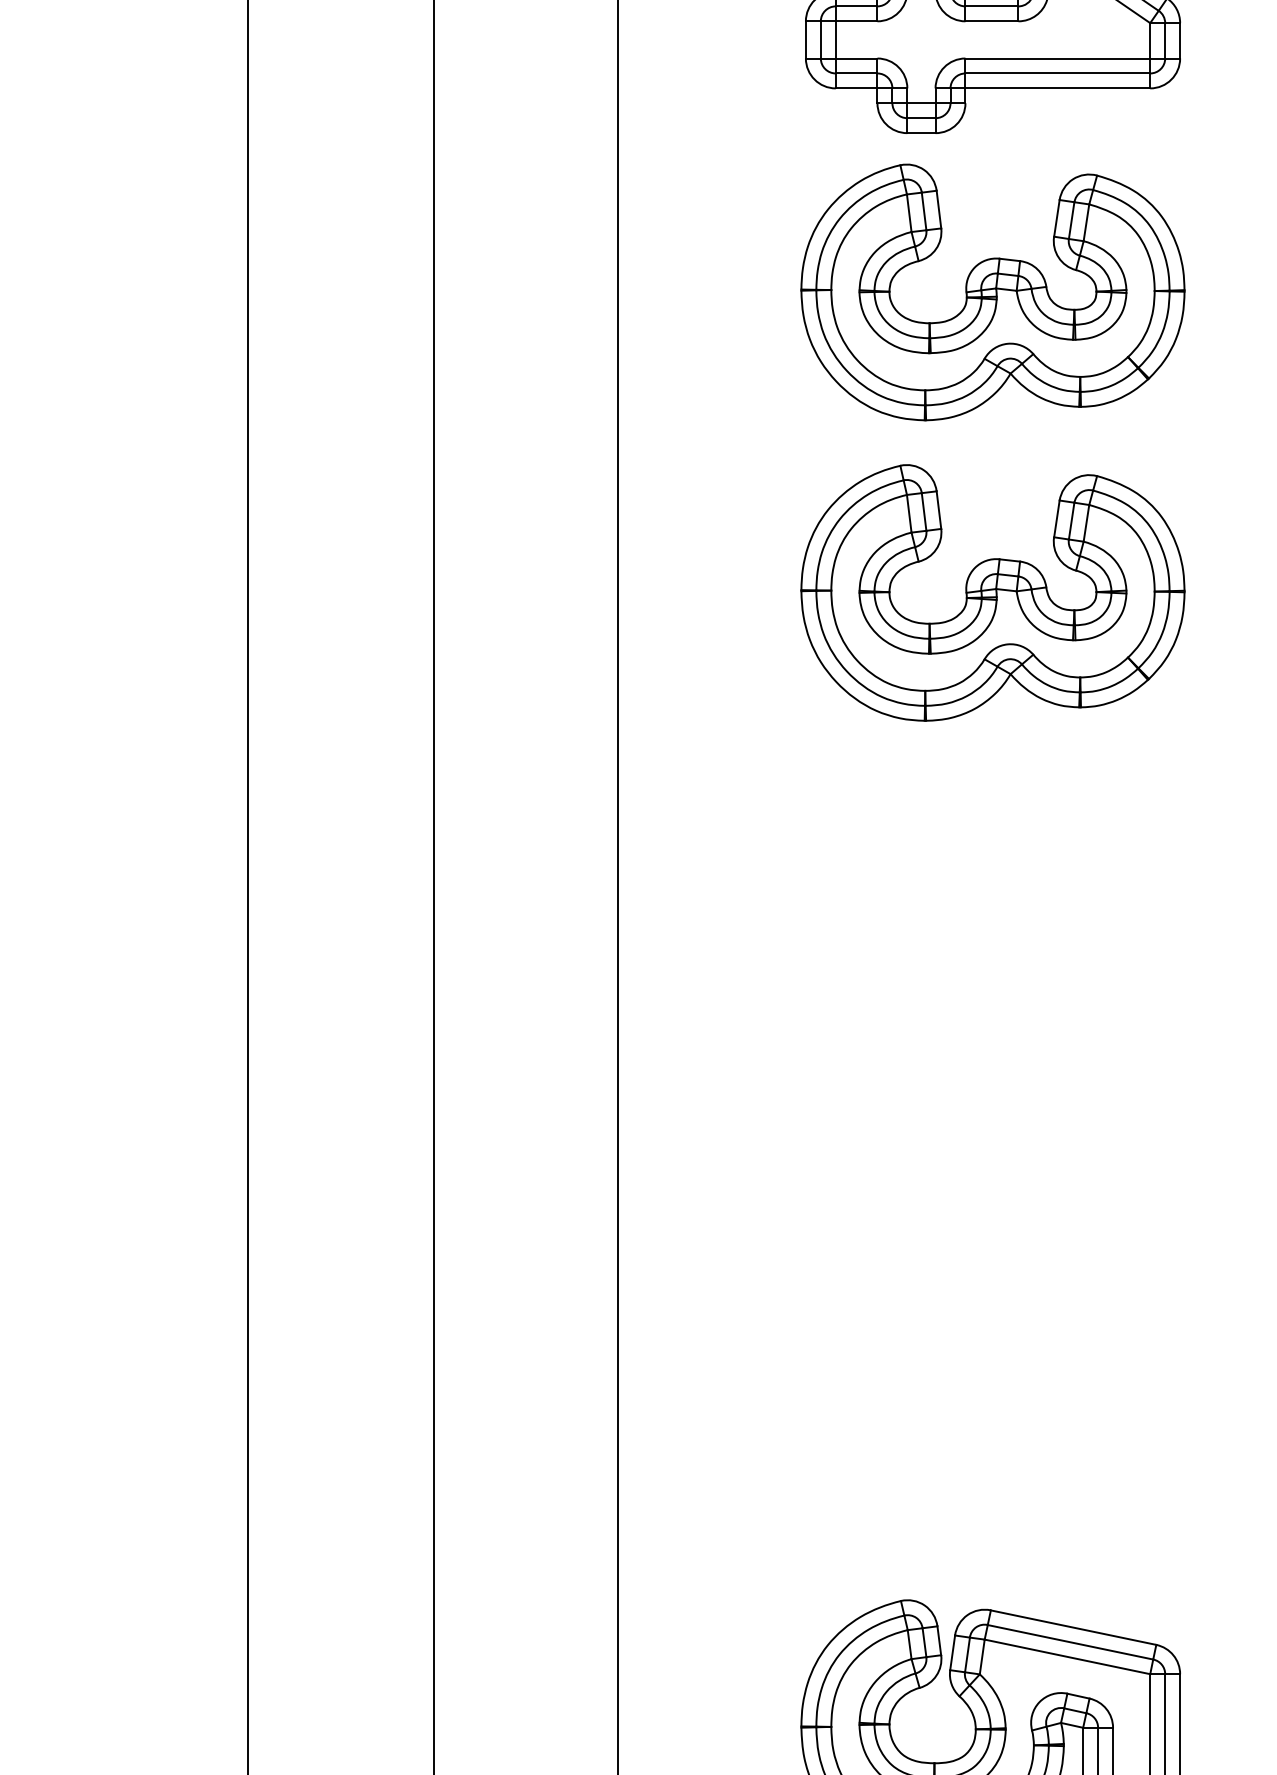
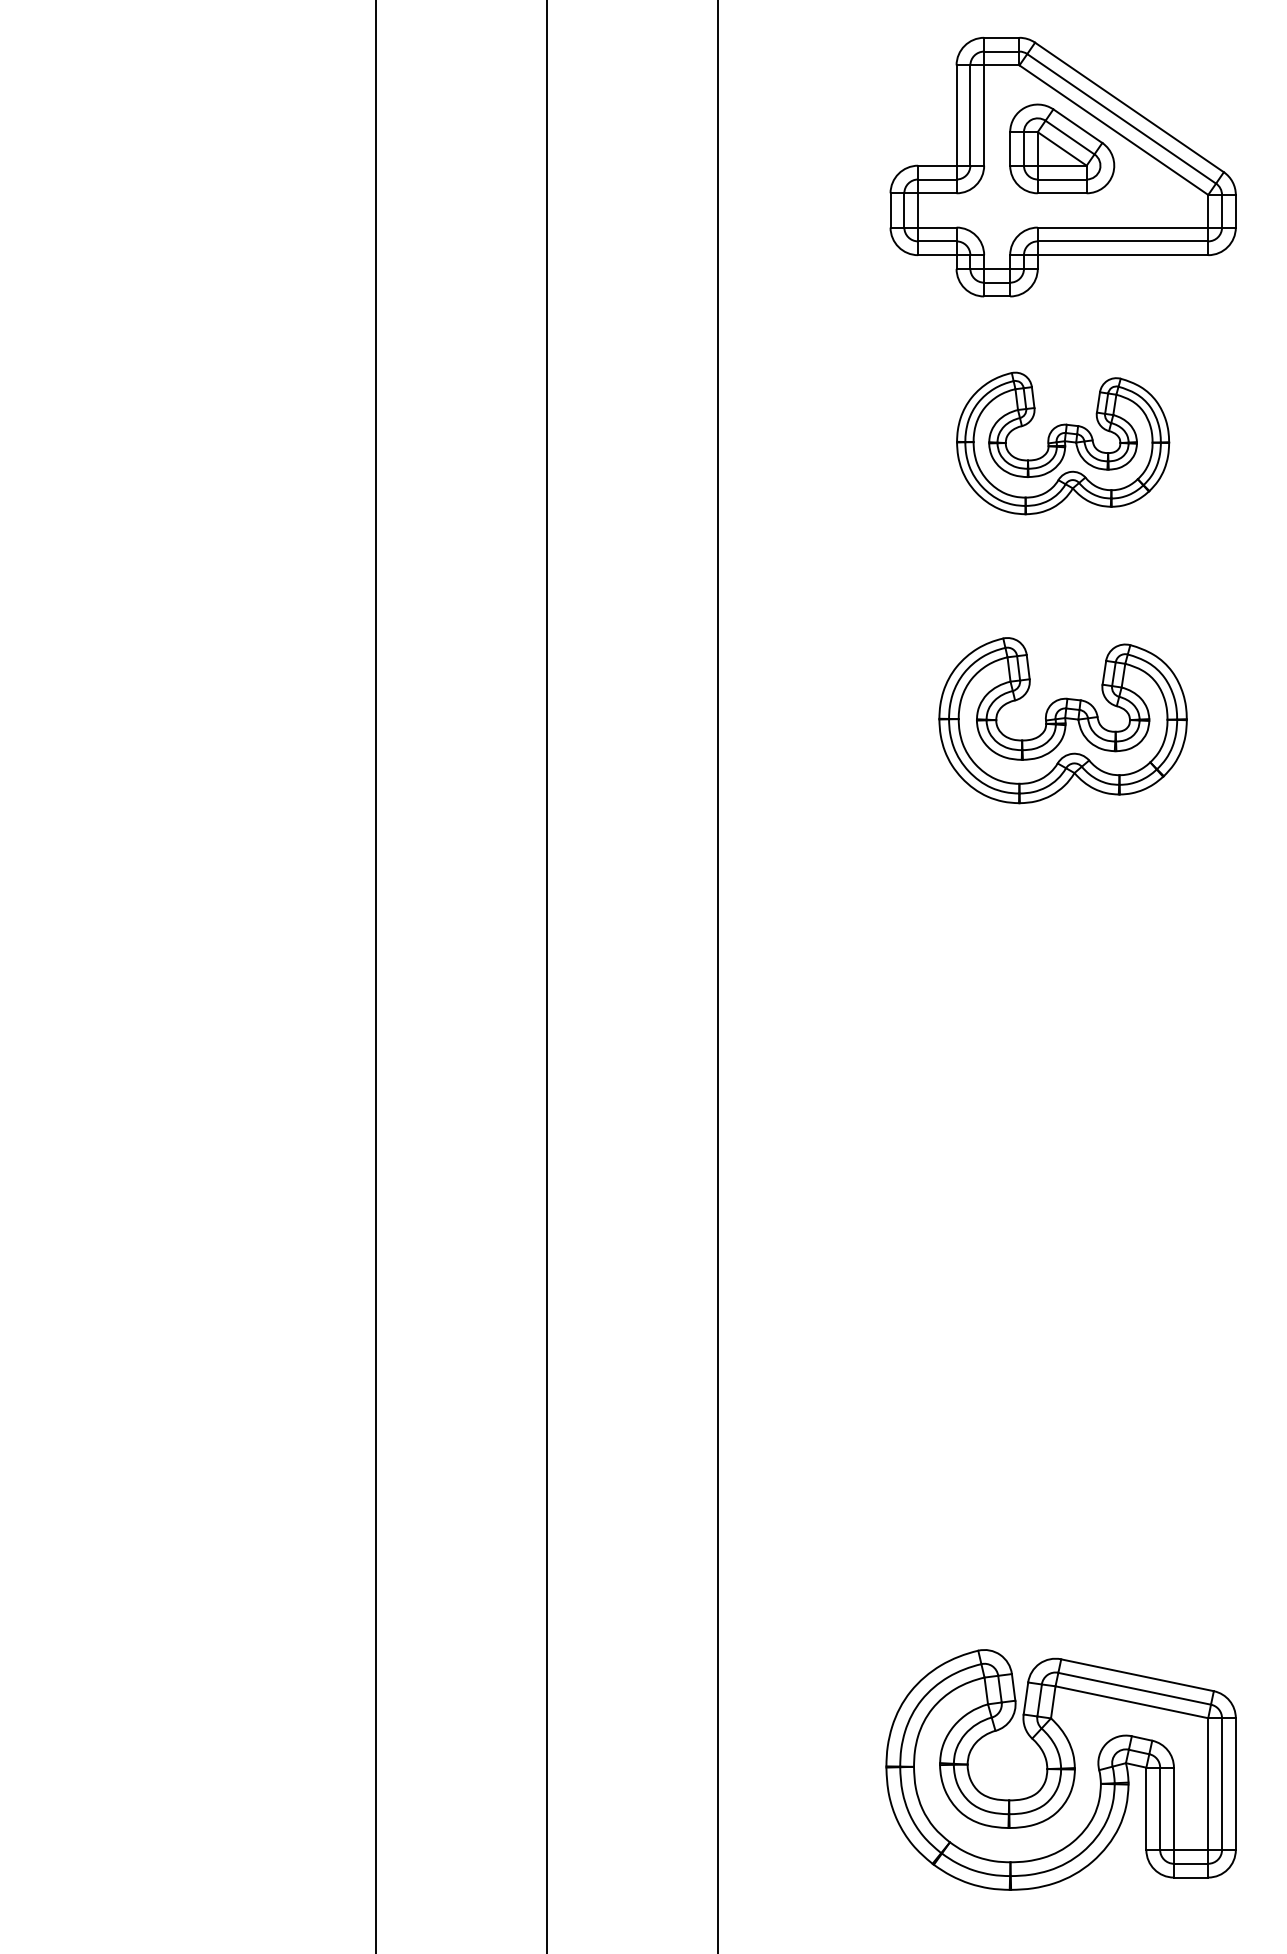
part: (992, 292) -> (1062, 443), size x0.6
part: (992, 592) -> (1062, 720), size x0.7

